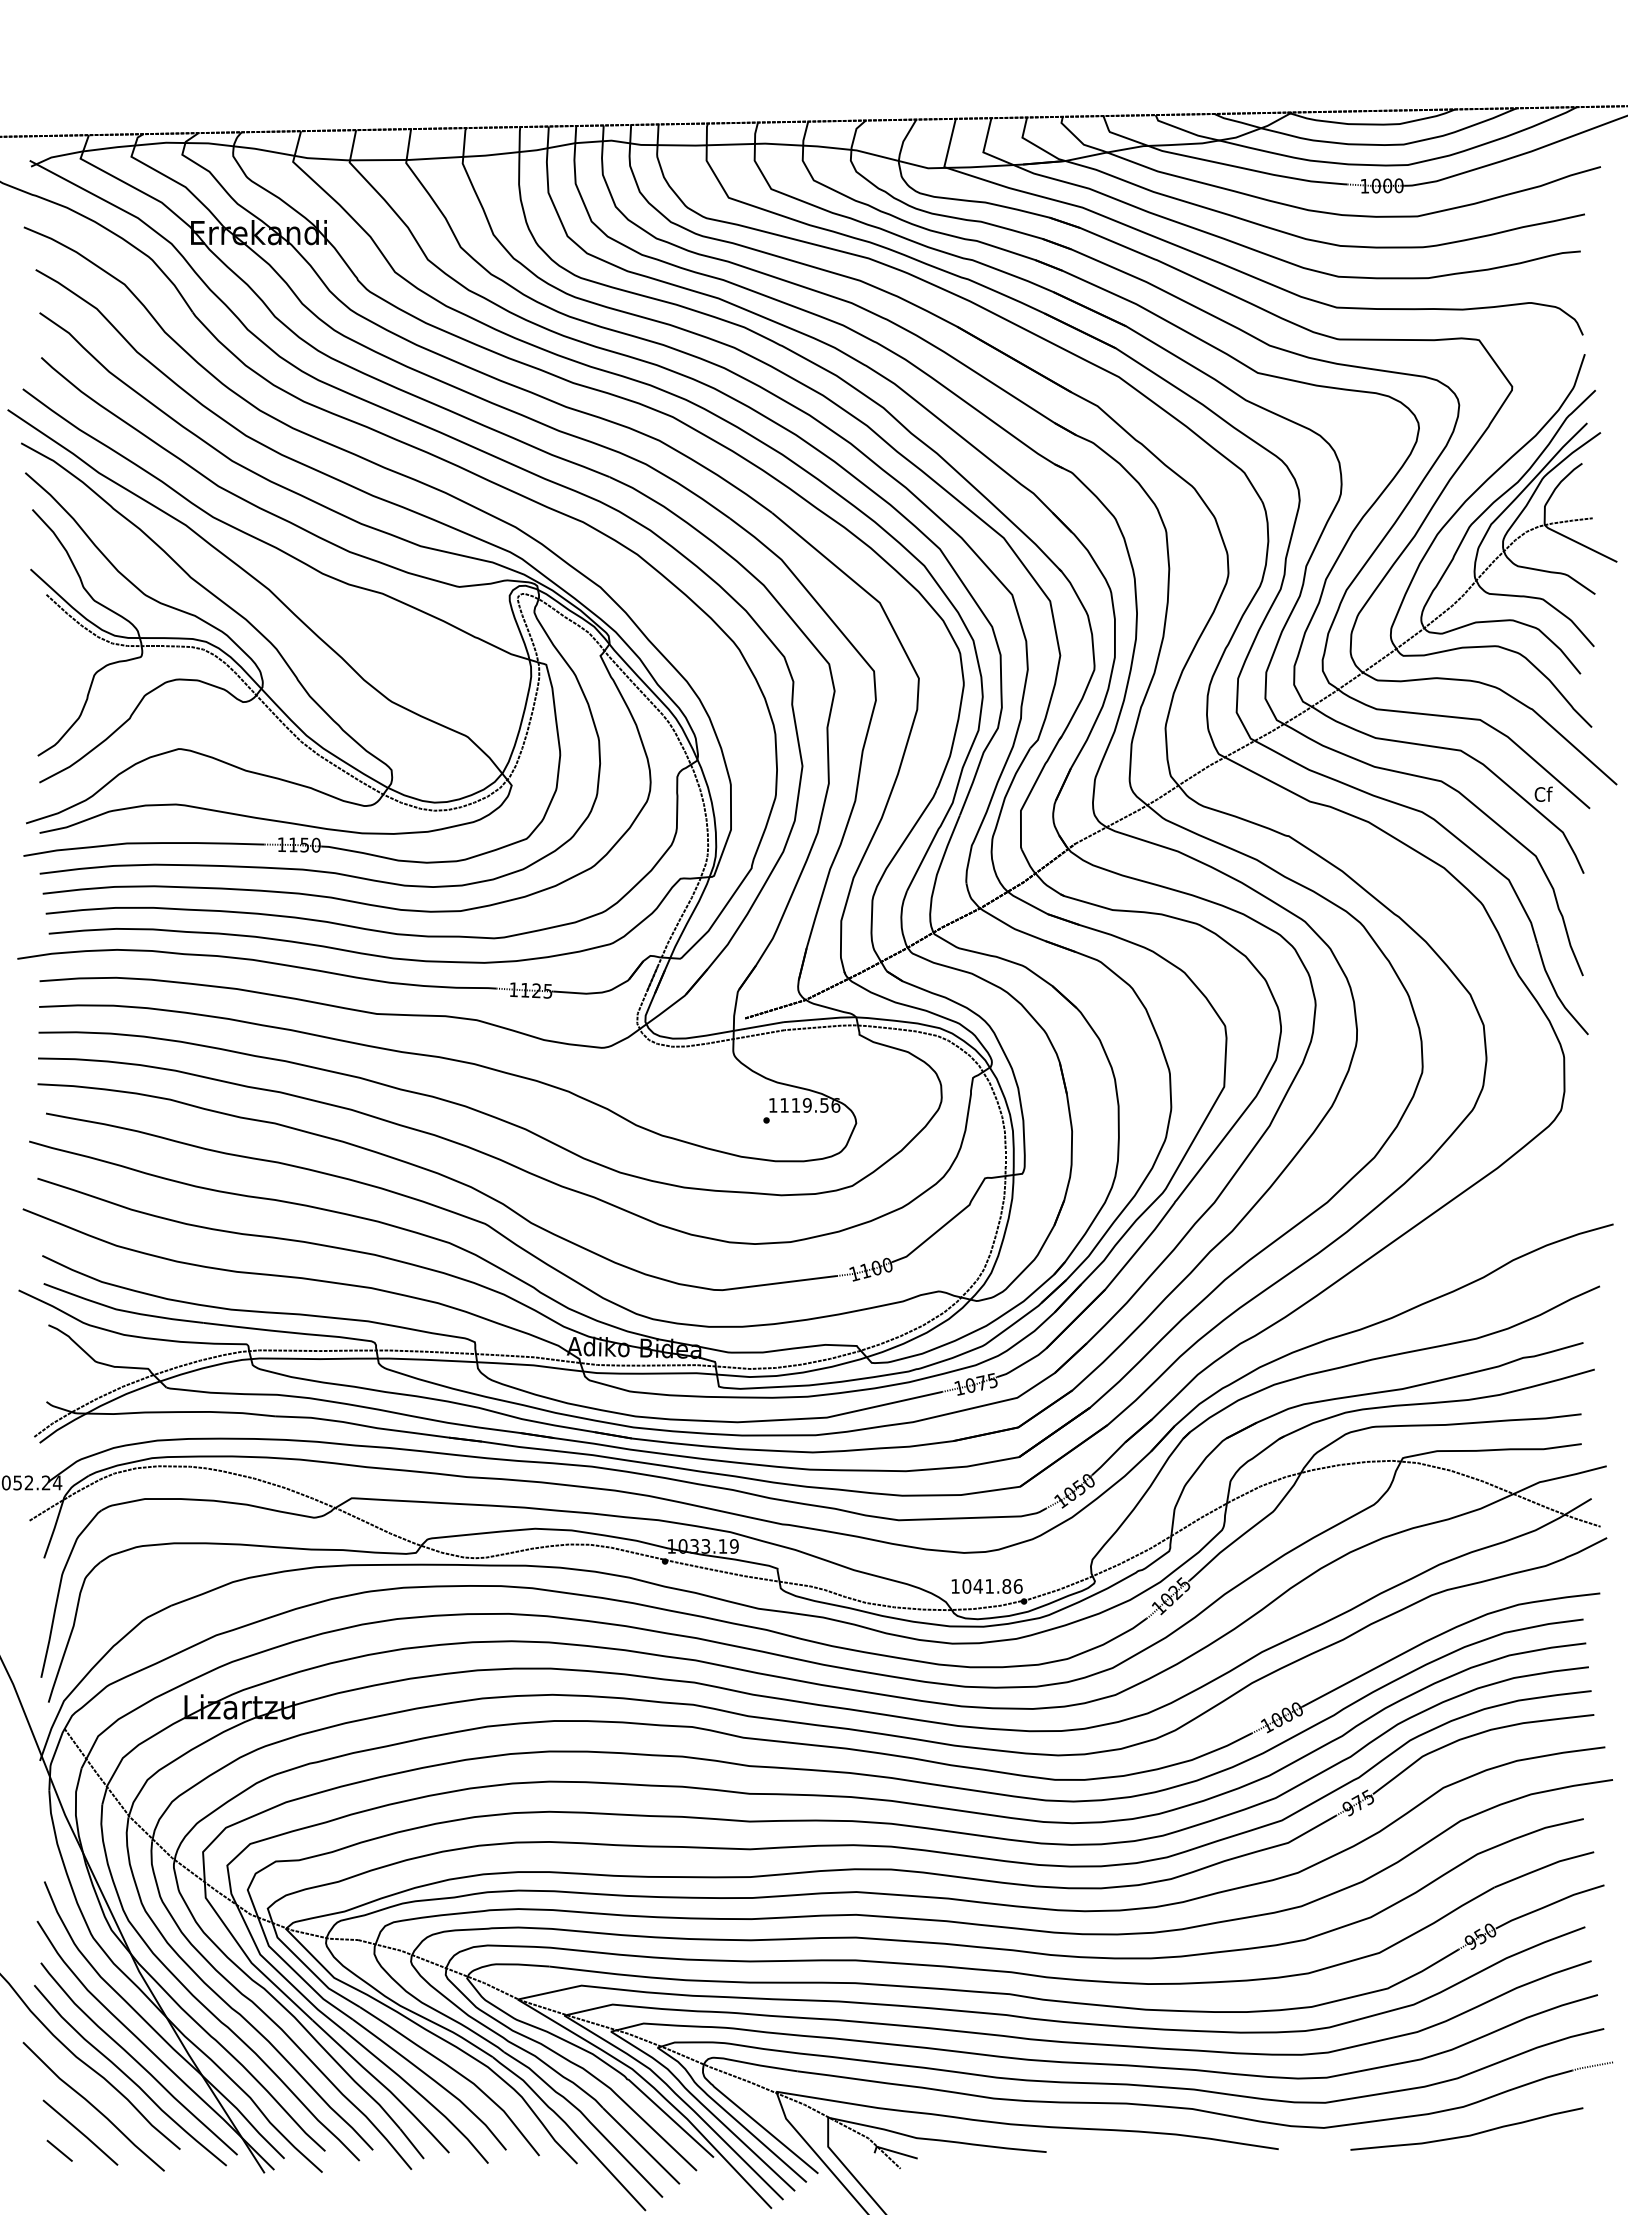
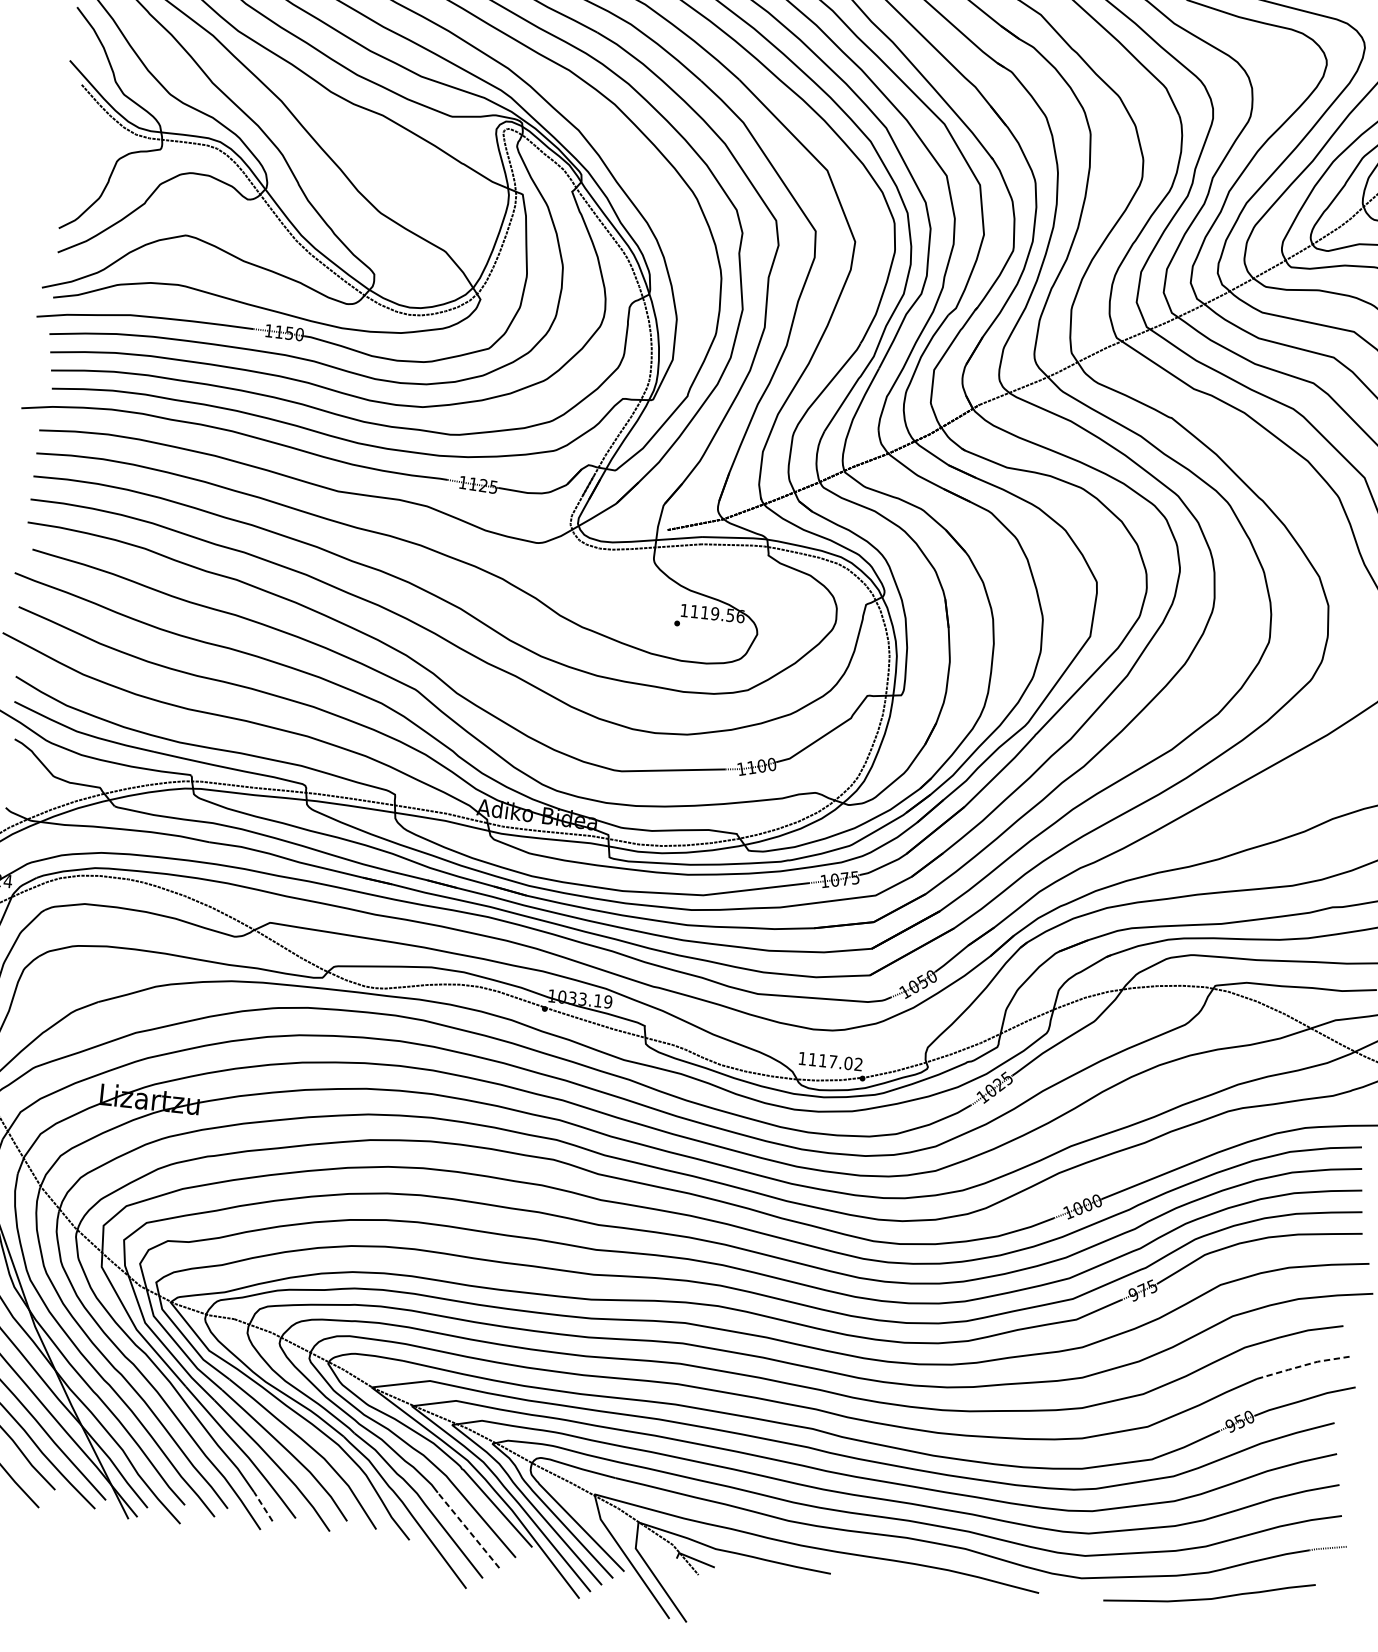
text: (992, 1586) -> (835, 1062), 1041.86 -> 1117.02
line: (1543, 1867) -> (1302, 1365), solid -> dashed
line: (411, 2143) -> (262, 1506), solid -> dashed
line: (641, 2145) -> (468, 1529), solid -> dashed

